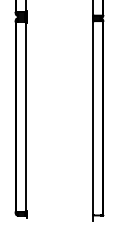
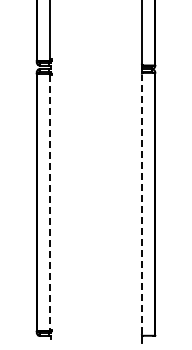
line: (25, 117) -> (50, 203), solid -> dashed
line: (93, 118) -> (141, 204), solid -> dashed

